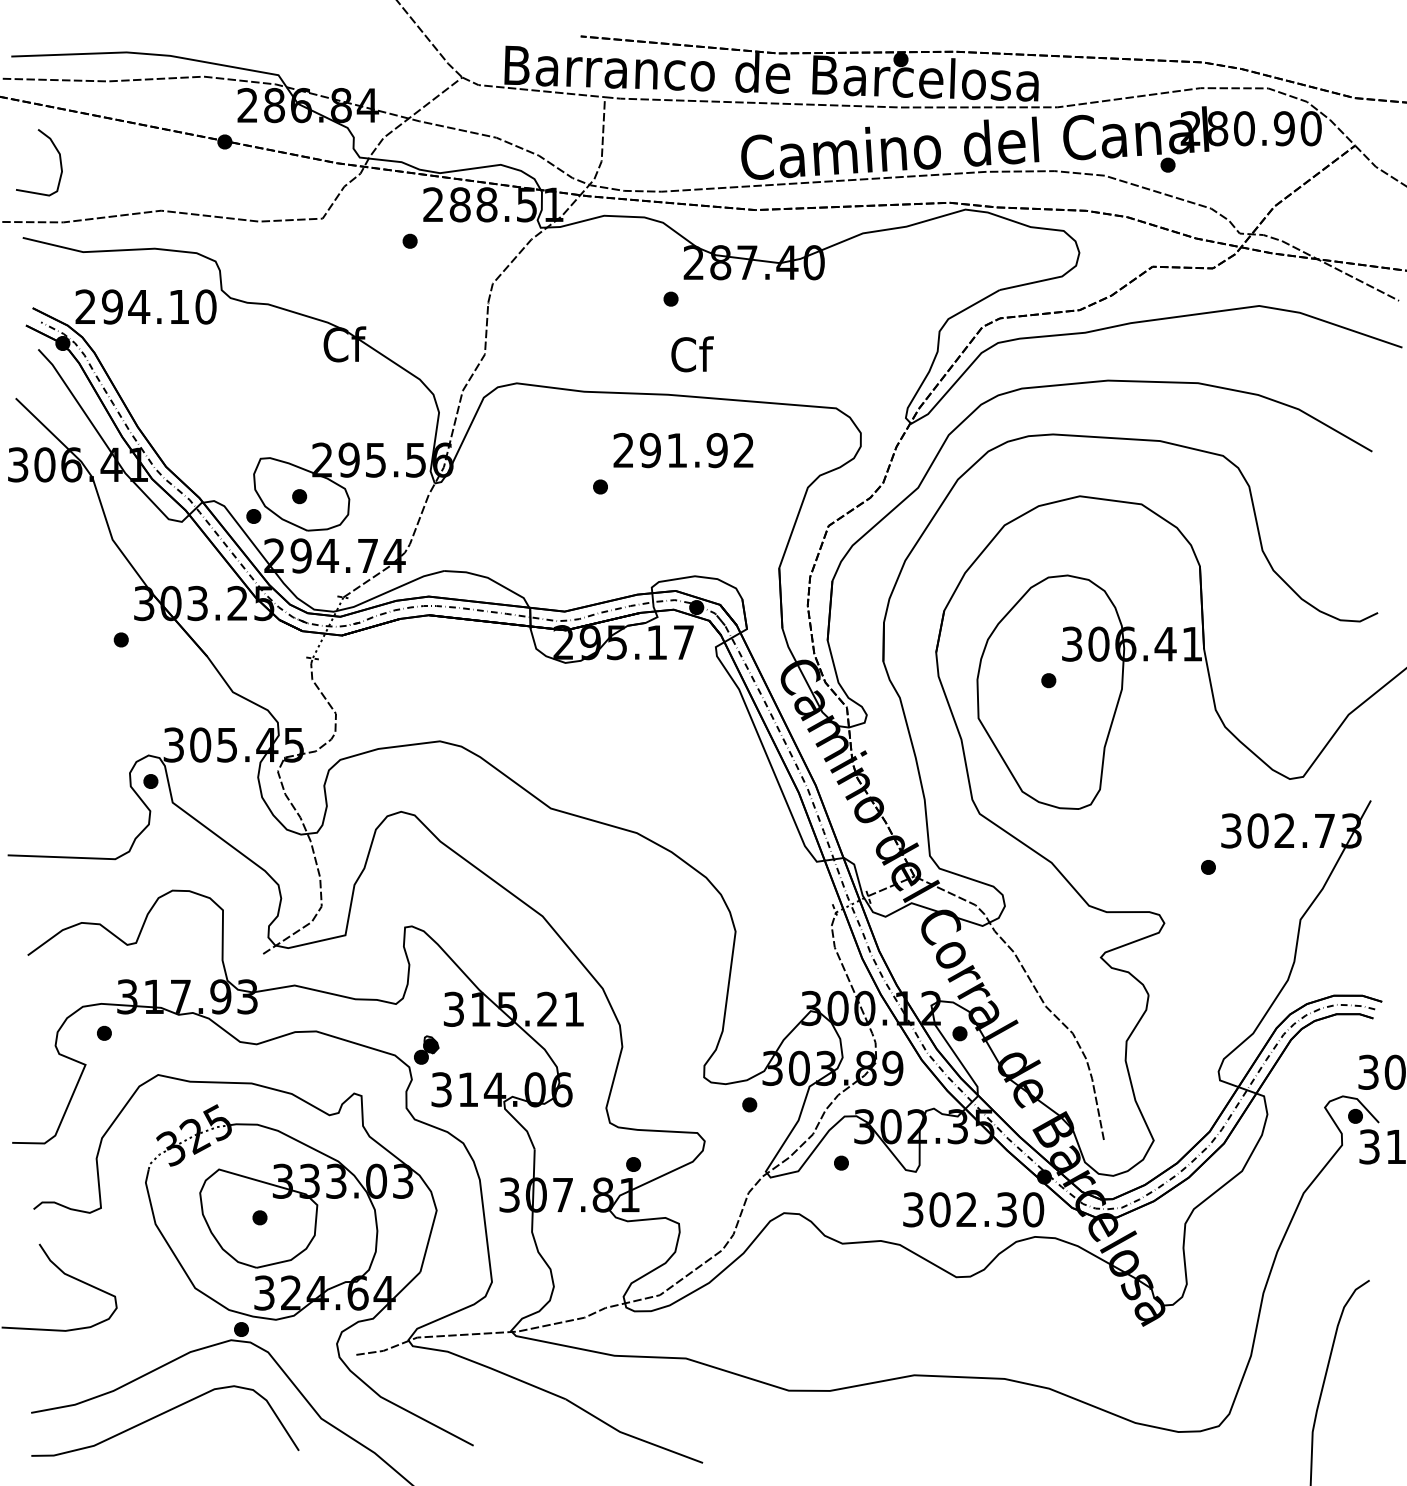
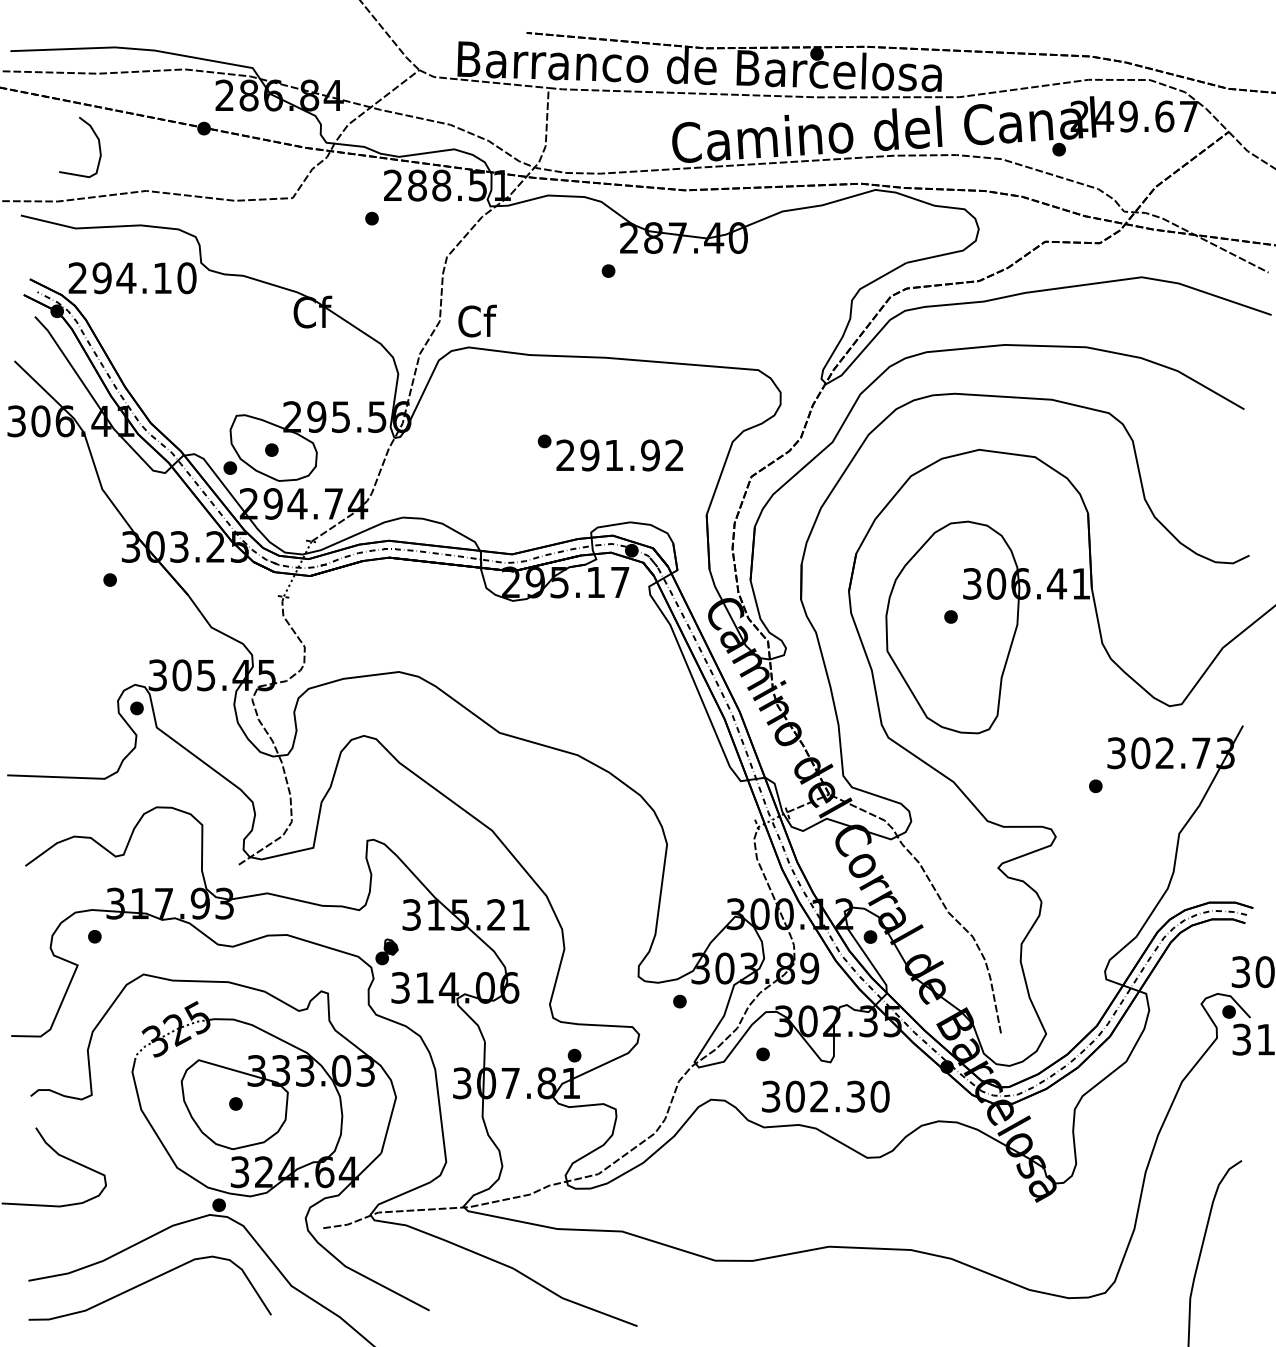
text: (1264, 128) -> (1146, 116), 280.90 -> 249.67
curve: (59, 161) -> (98, 146), moved
text: (692, 354) -> (477, 321), moved
text: (683, 450) -> (619, 455), moved
text: (973, 1209) -> (825, 1096), moved

